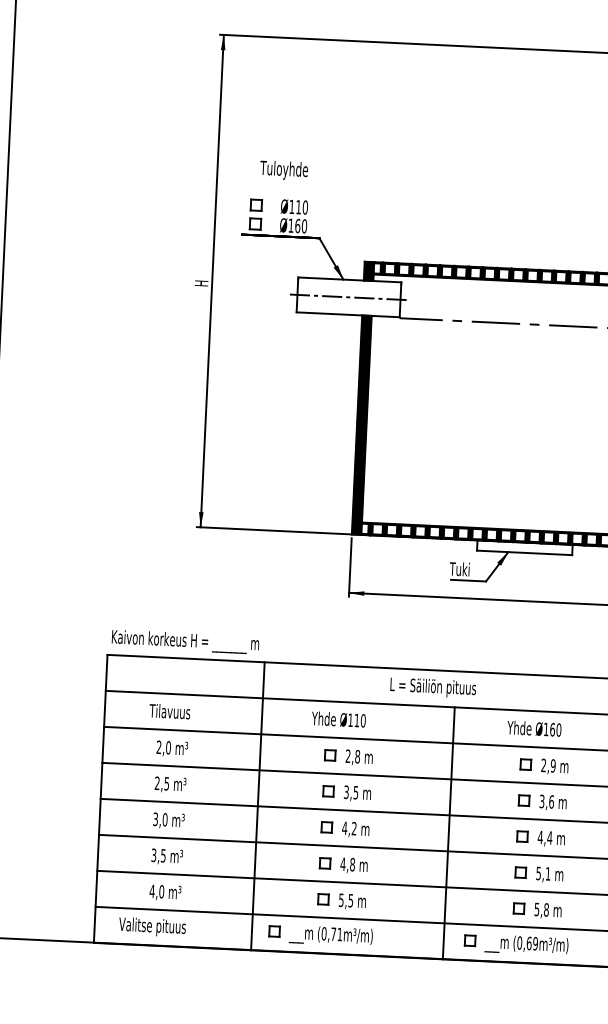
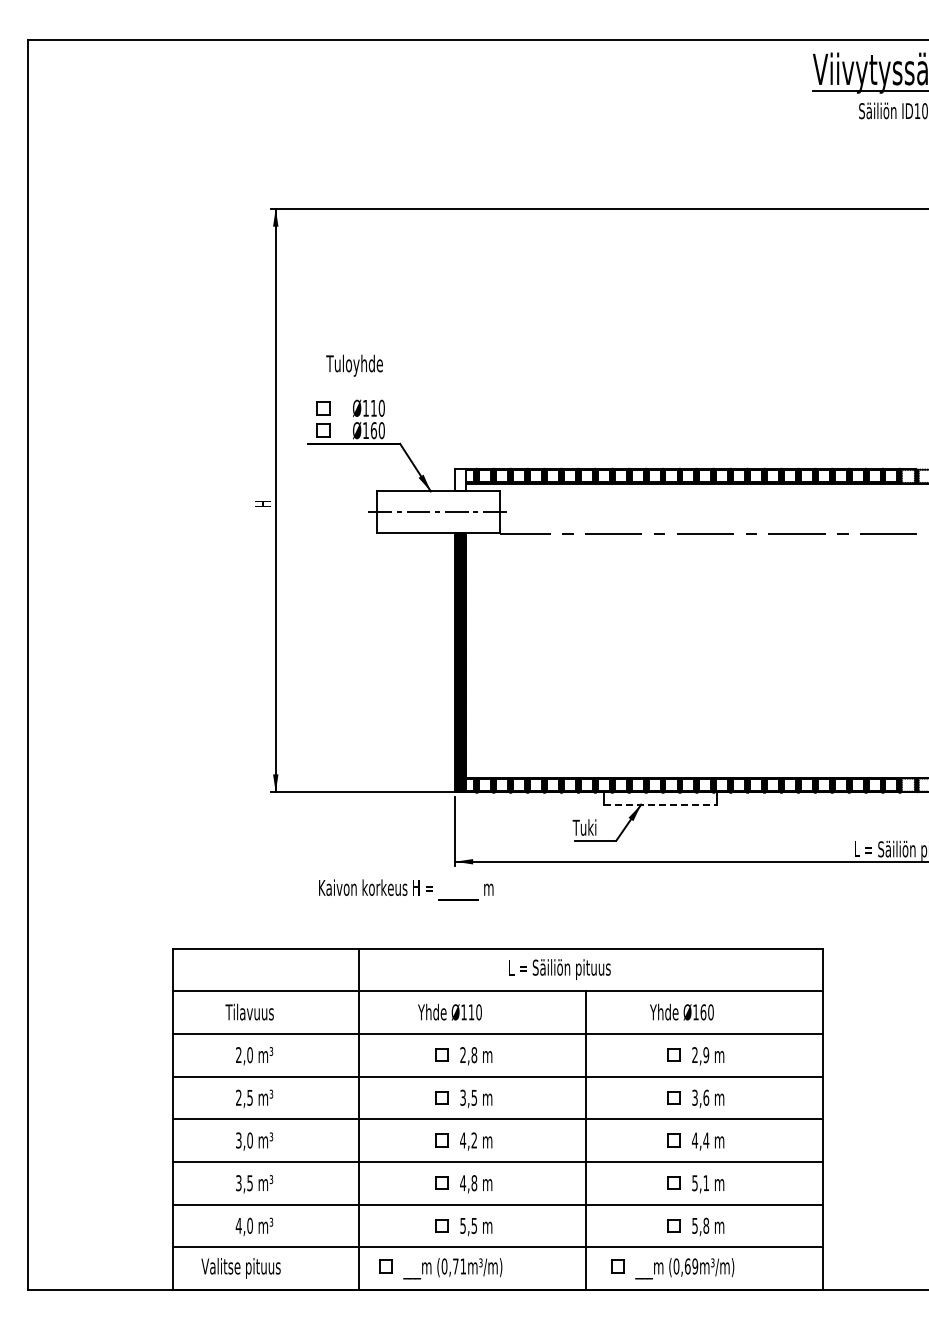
hatch: (368, 271) -> (460, 480), removed
line: (524, 552) -> (660, 804), solid -> dashed
text: (185, 641) -> (406, 889), moved

